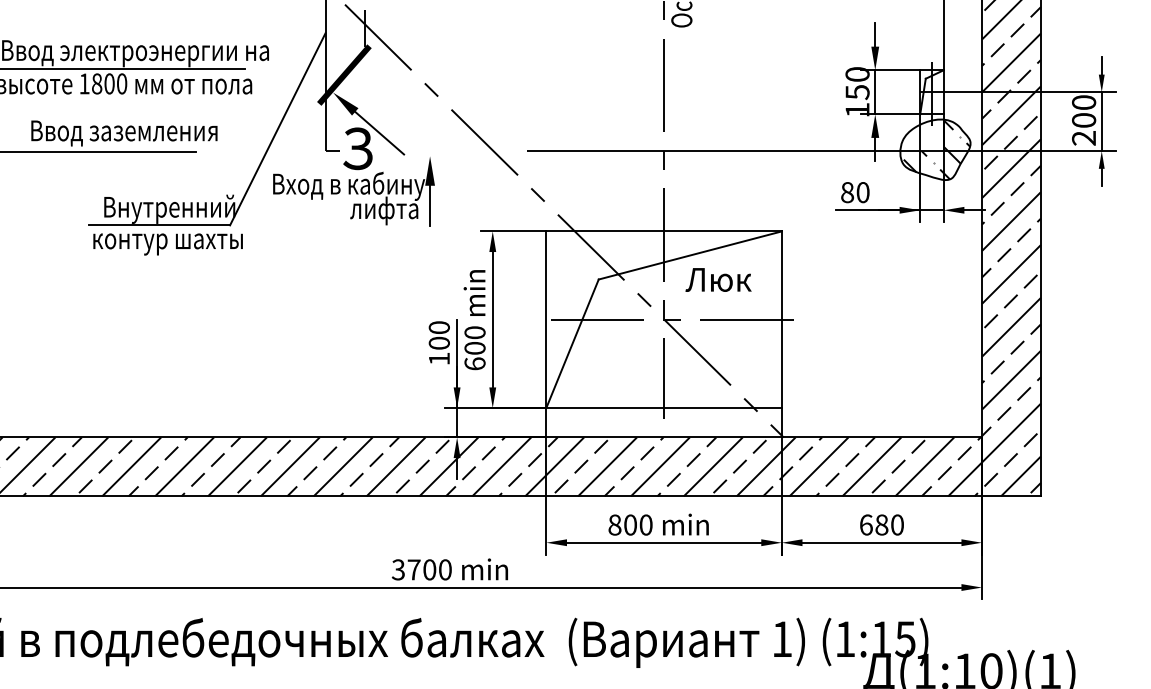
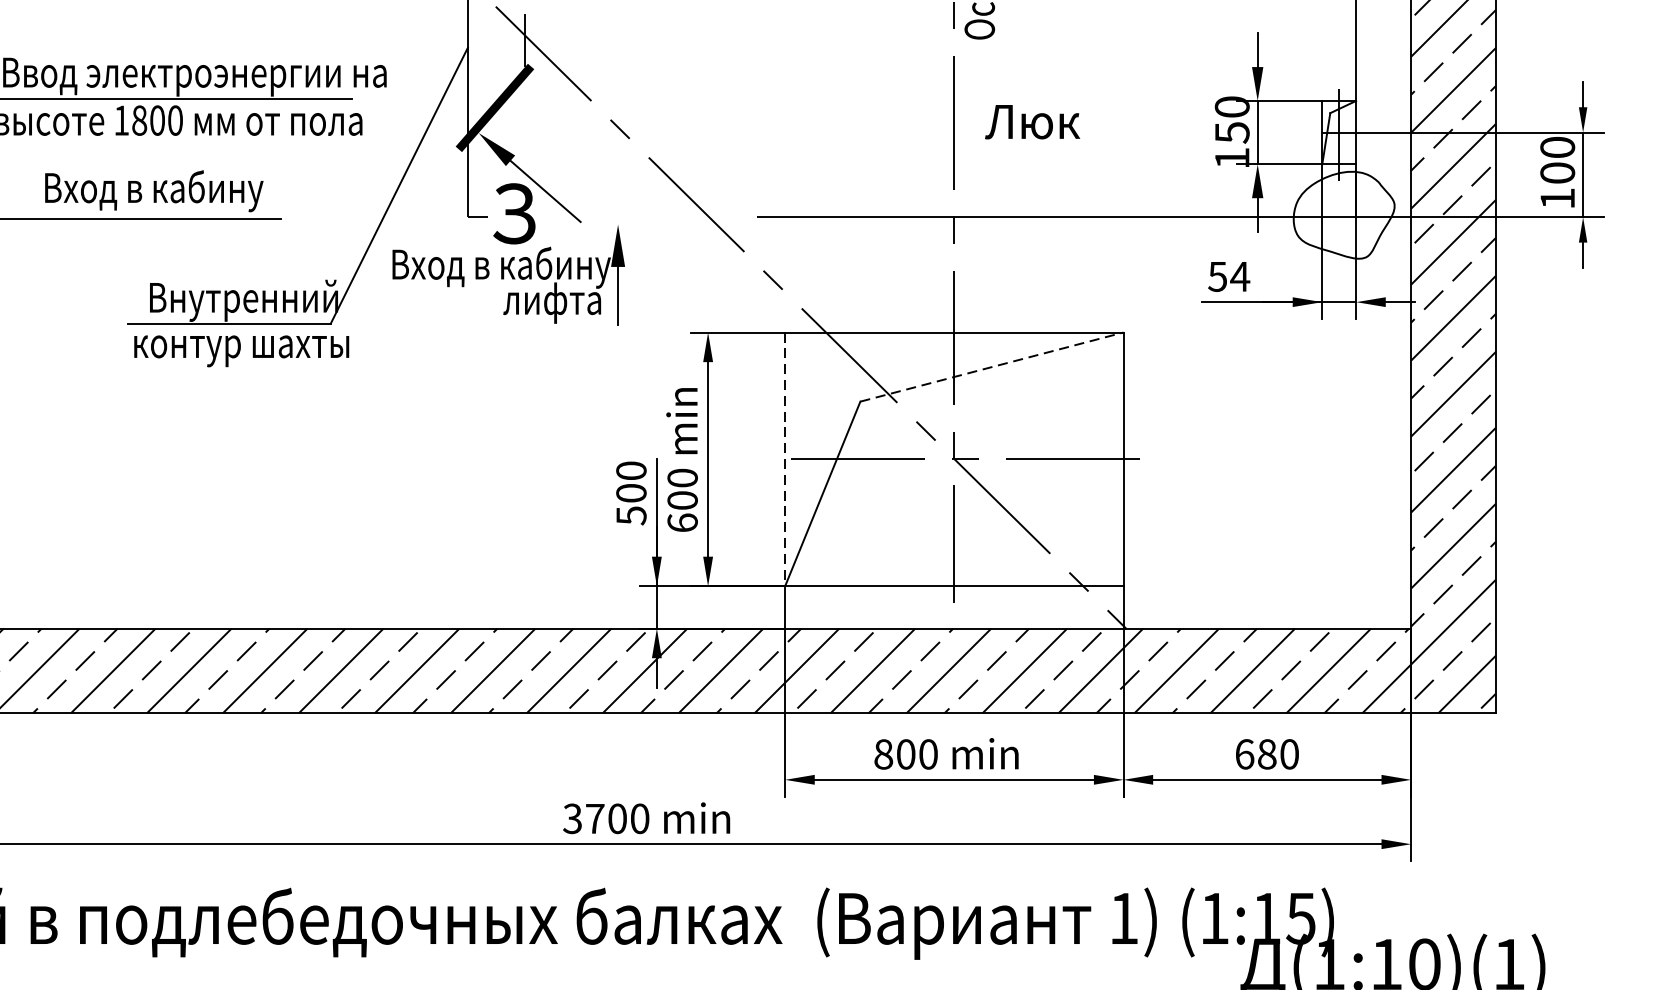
text: (130, 132) -> (187, 190), Ввод заземления -> Вход в кабину
text: (1083, 138) -> (1556, 199), 200 -> 100
hatch: (936, 149) -> (1345, 214), removed
text: (855, 192) -> (1229, 276), 80 -> 54
line: (690, 255) -> (992, 367), solid -> dashed
text: (718, 279) -> (1032, 121), moved
line: (546, 320) -> (785, 460), solid -> dashed
text: (439, 358) -> (631, 515), 100 -> 500

